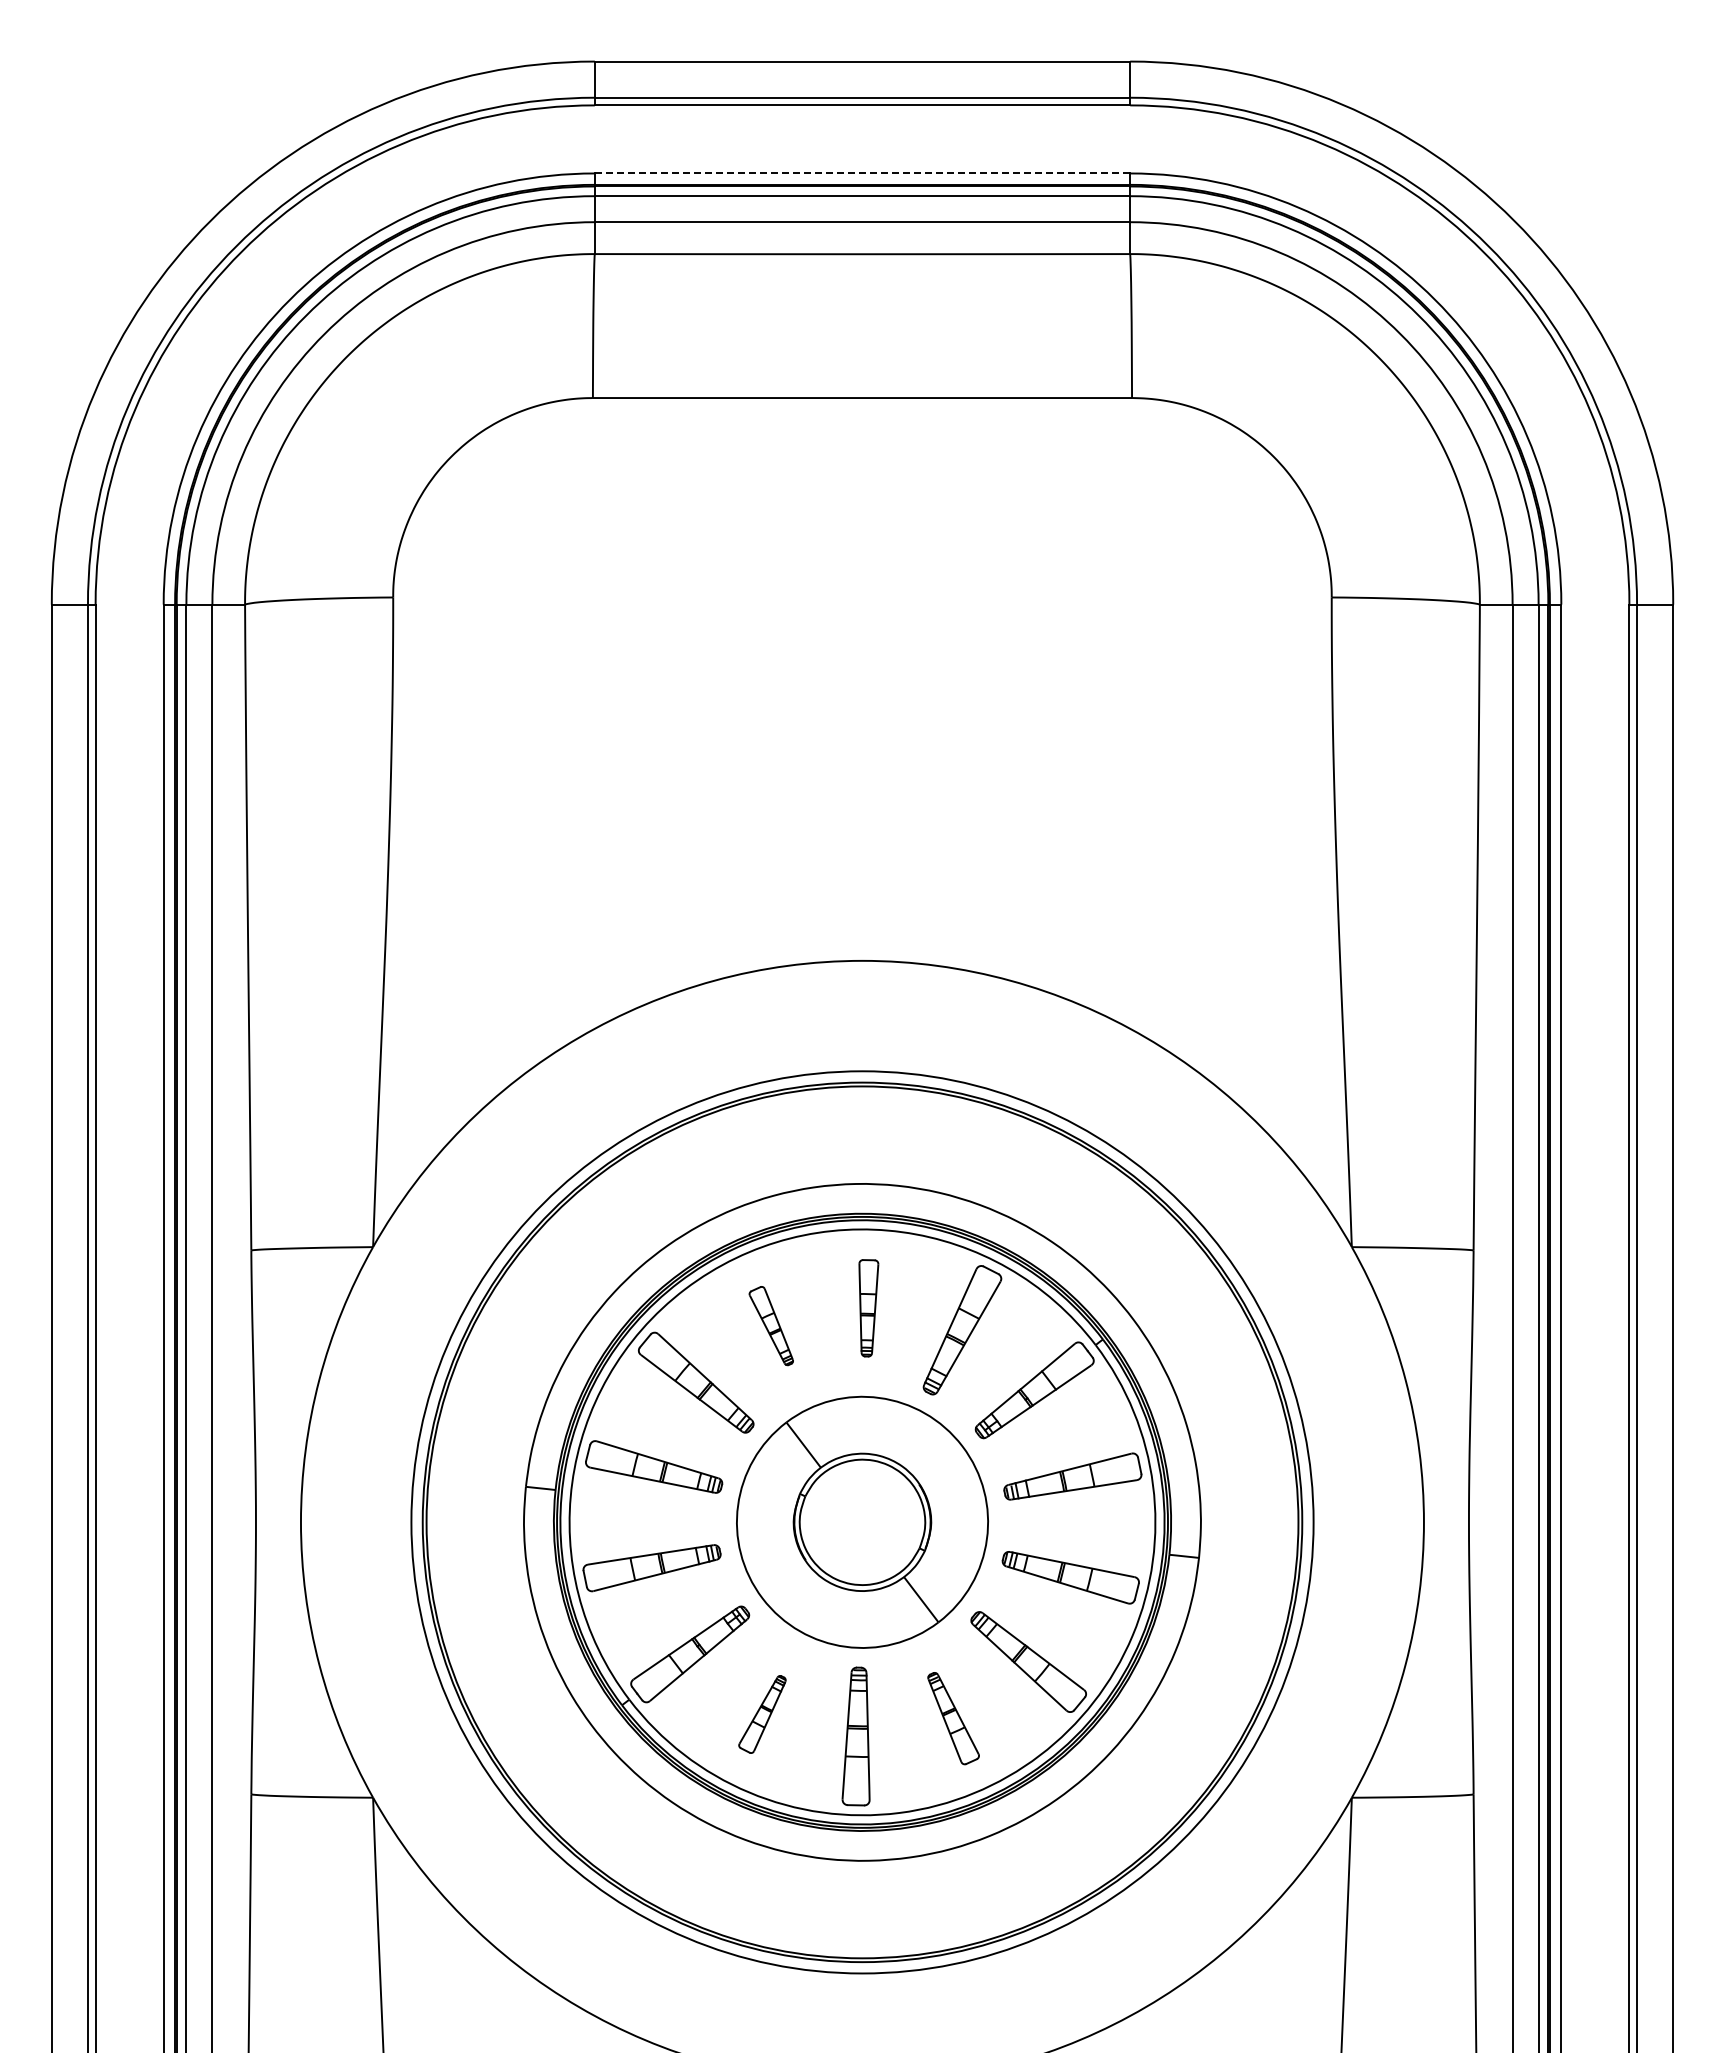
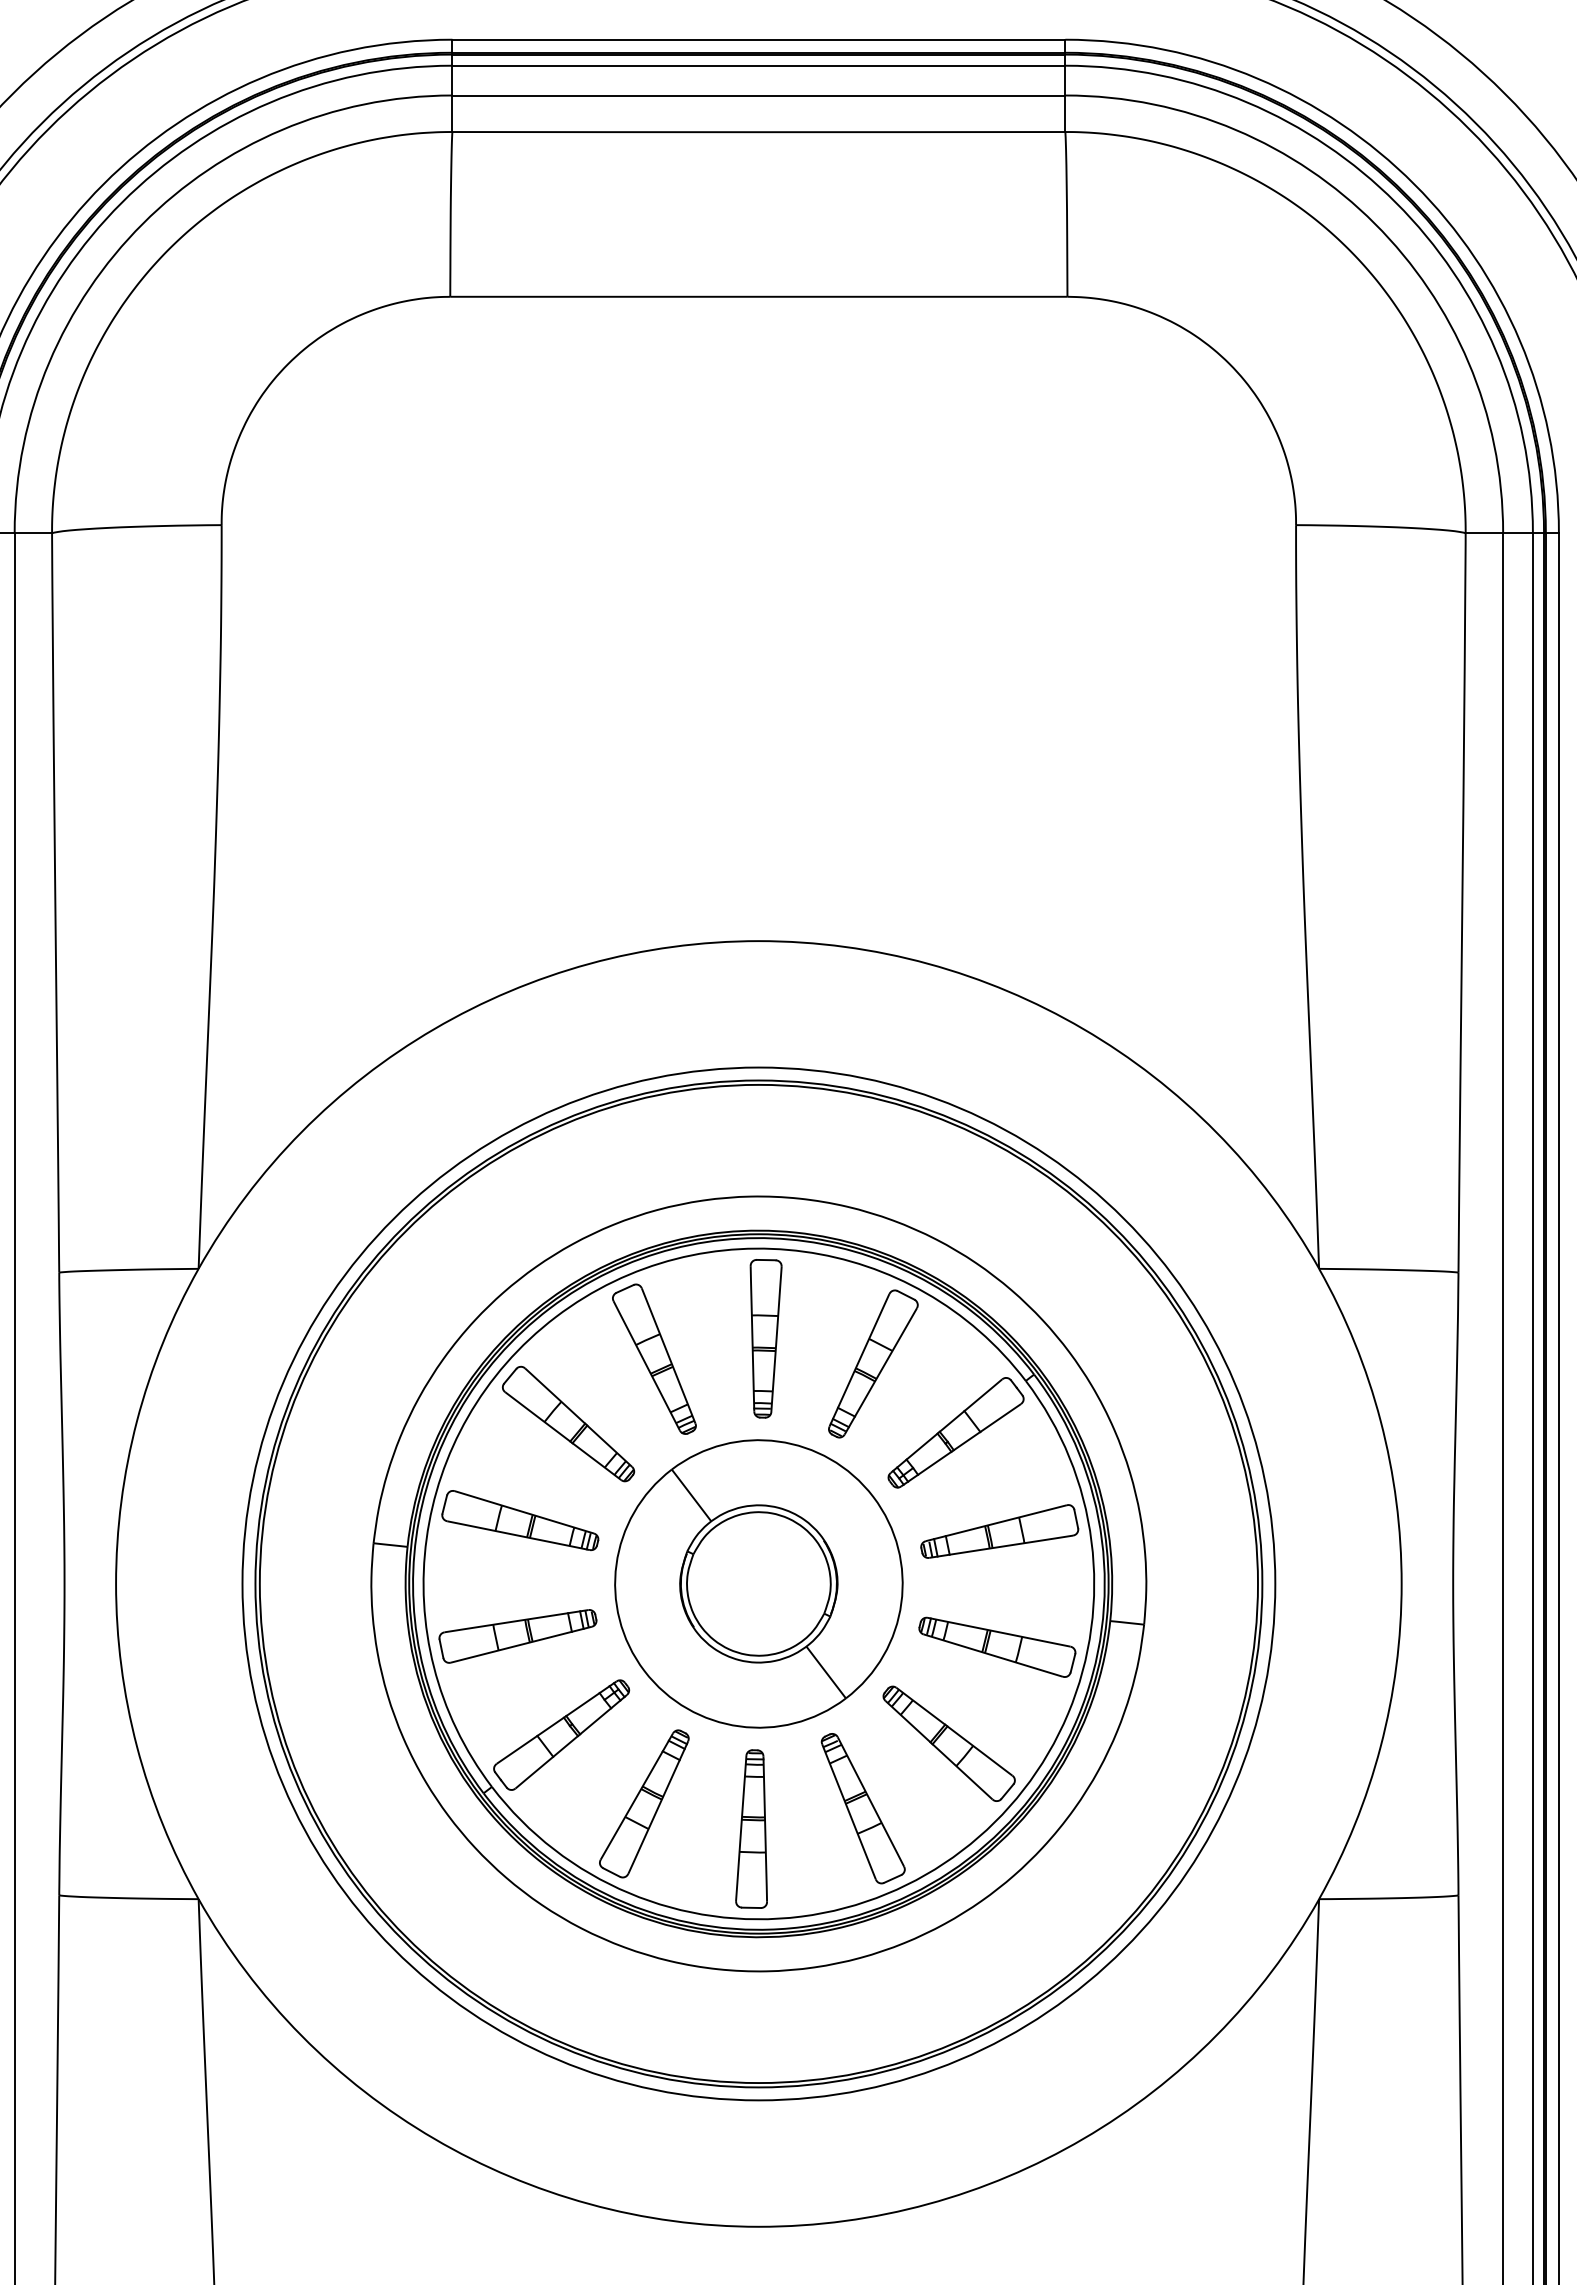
line: (862, 173) -> (758, 39), dashed -> solid
part: (868, 1308) -> (765, 1339), size x1.43
part: (771, 1325) -> (654, 1358), size x1.67
part: (762, 1714) -> (644, 1803), size x1.67
part: (953, 1718) -> (863, 1808), size x1.43

